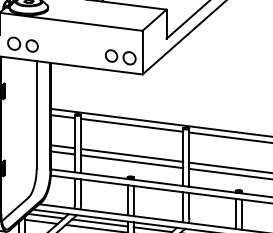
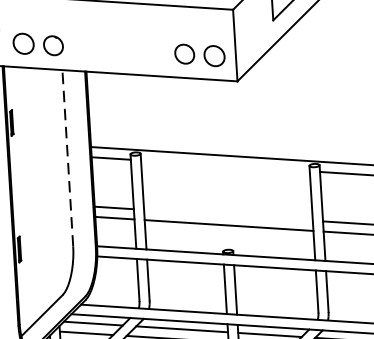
line: (36, 114) -> (67, 157), solid -> dashed
line: (132, 124) -> (225, 164), removed
line: (132, 155) -> (229, 215), removed

